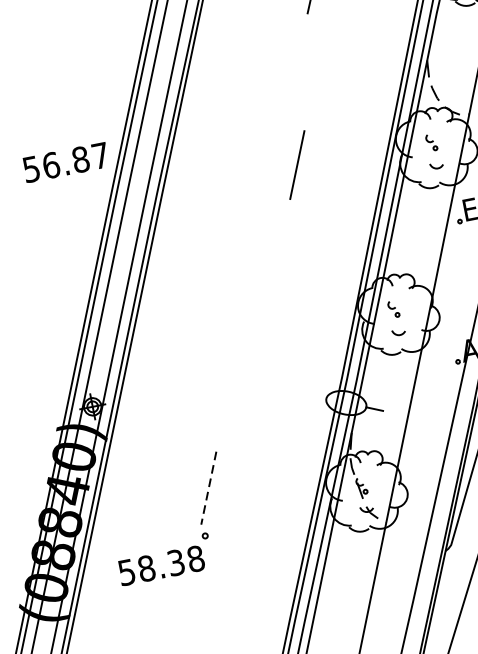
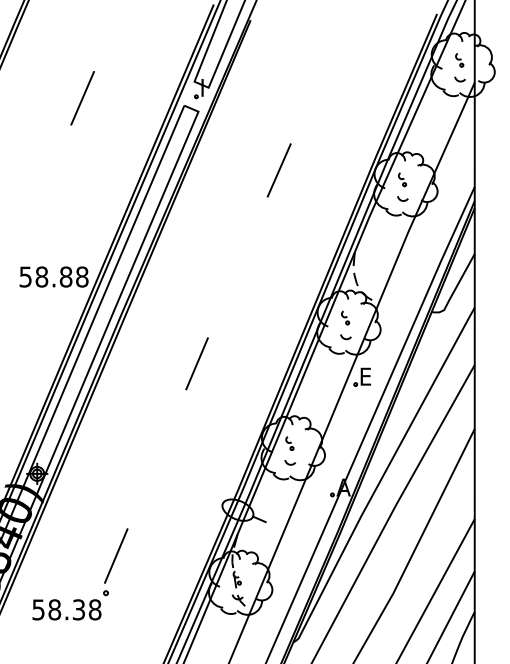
text: (75, 160) -> (61, 276), 56.87 -> 58.88
line: (296, 164) -> (196, 363), moved
line: (209, 488) -> (116, 556), dashed -> solid

